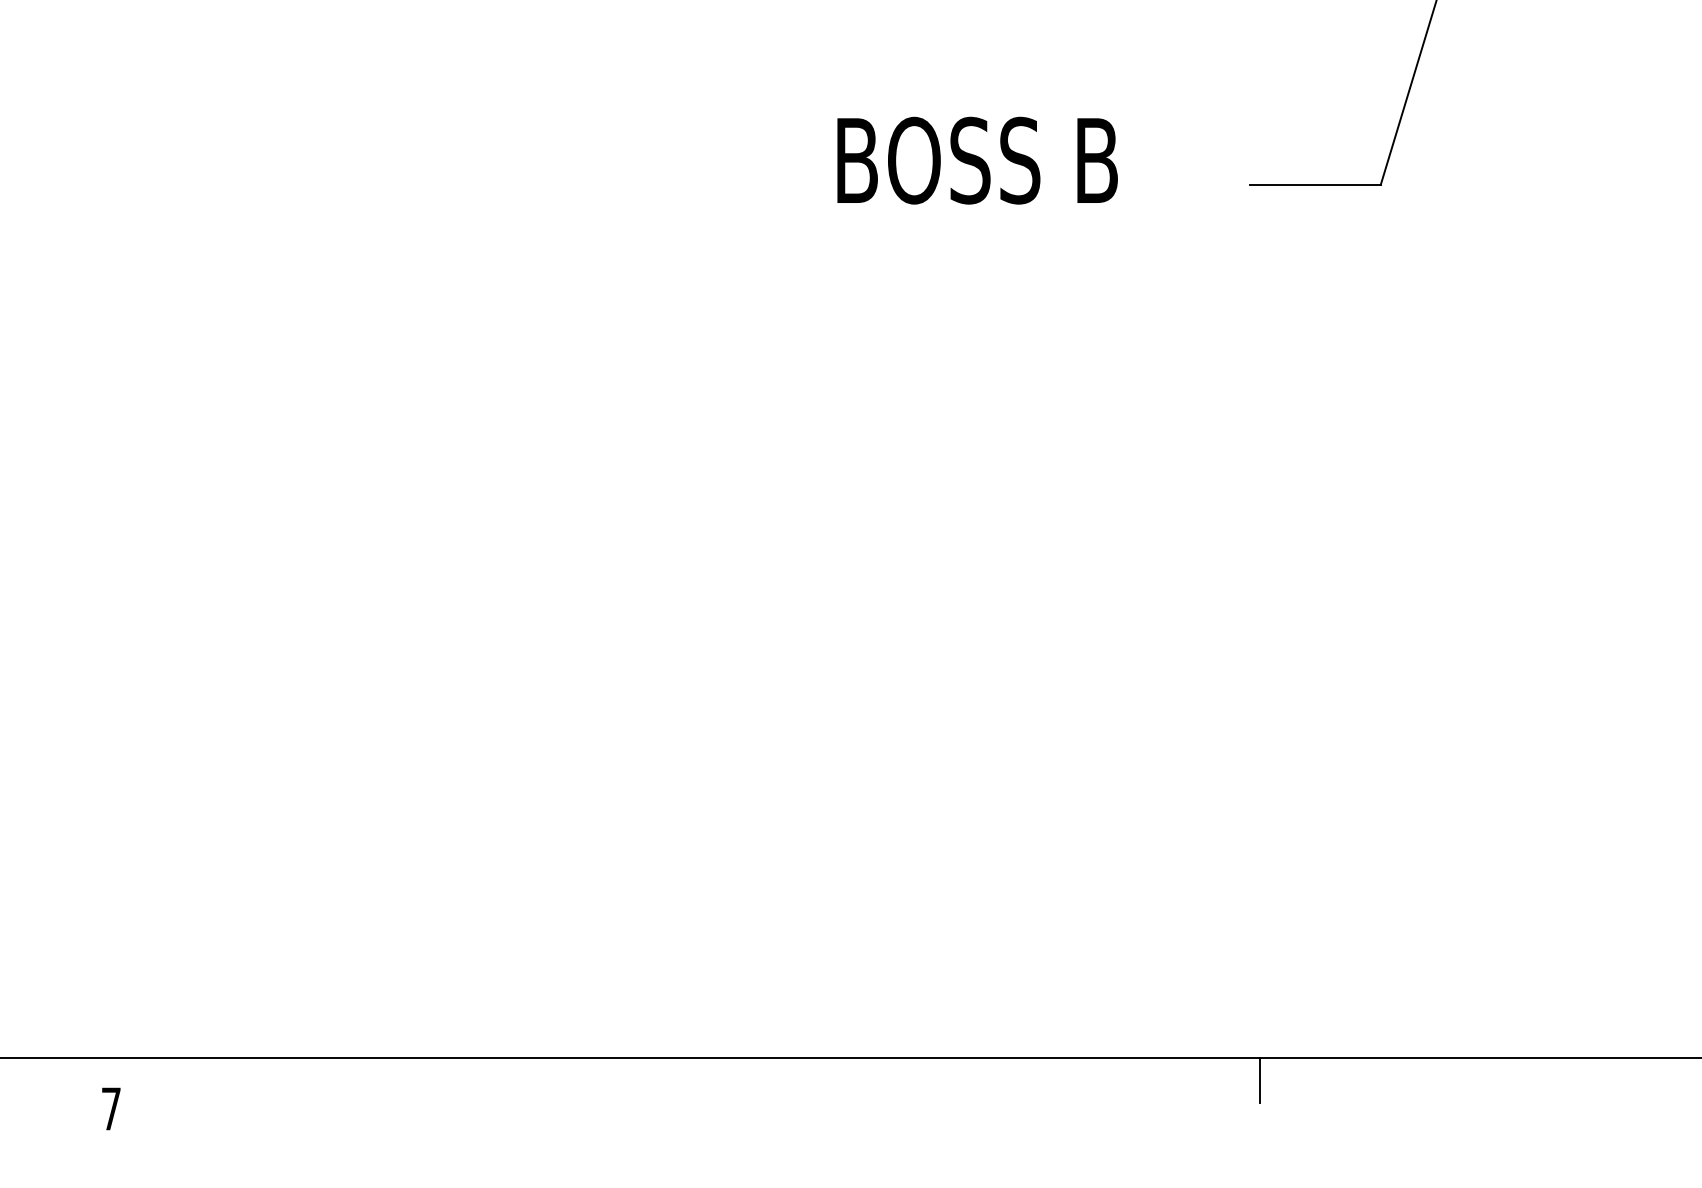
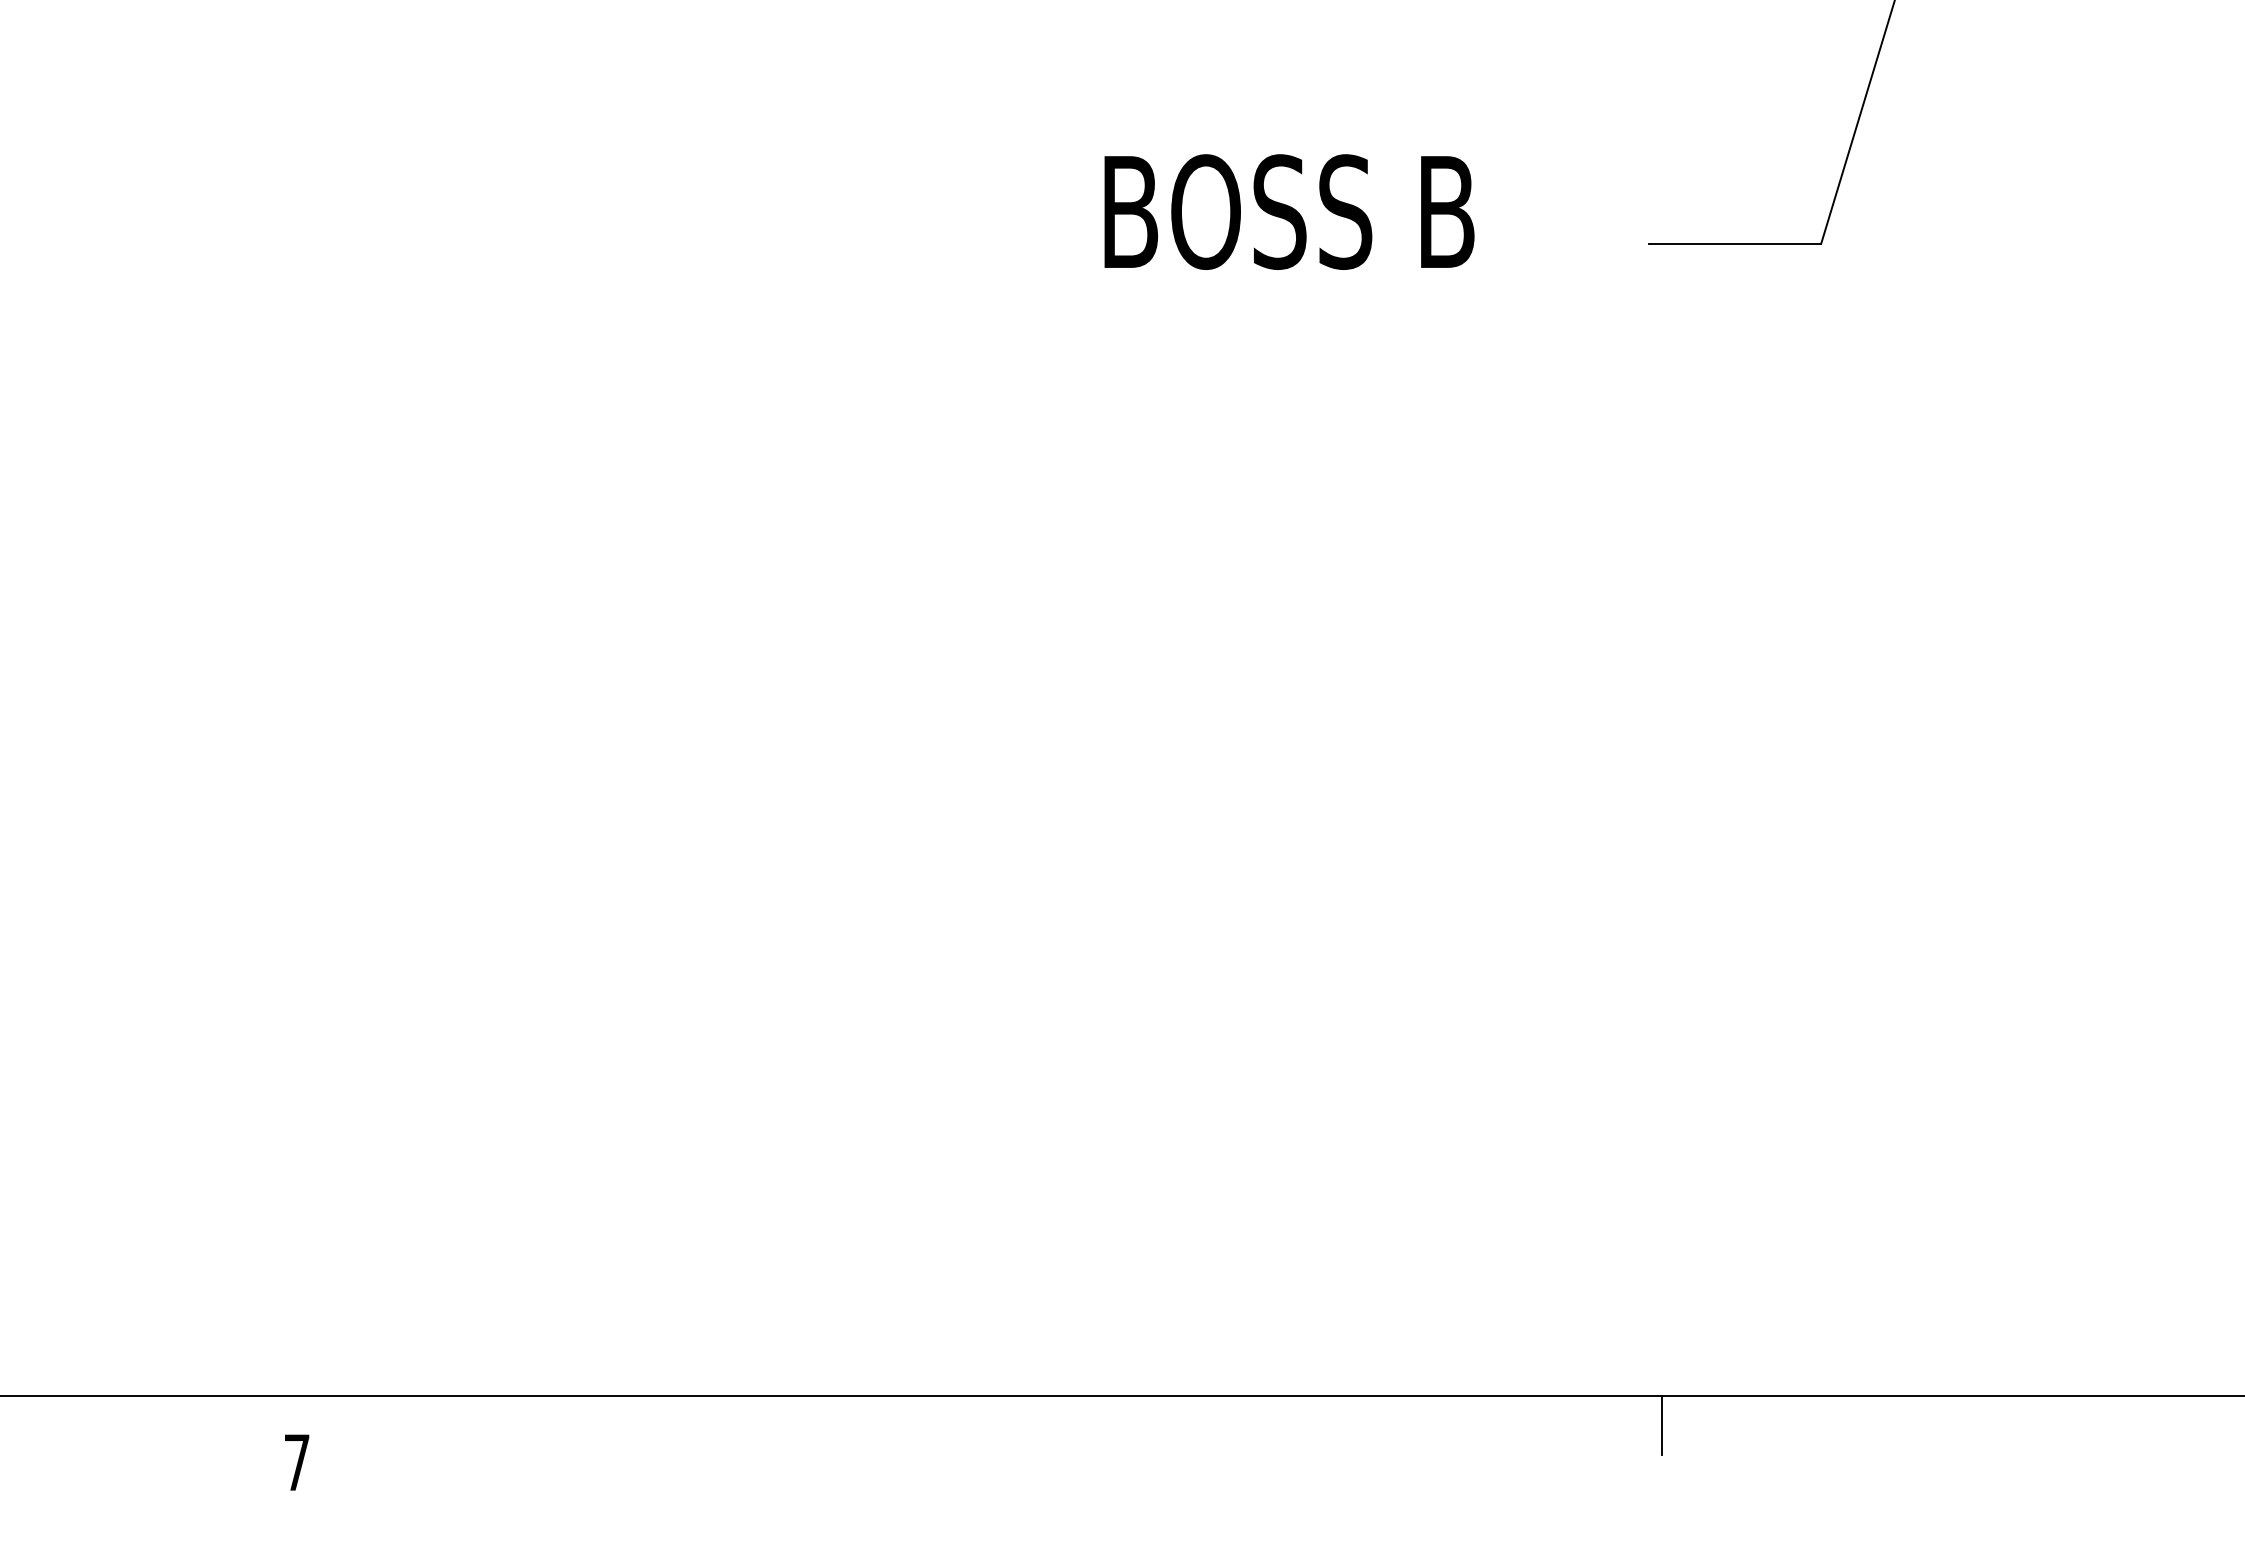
text: (111, 1108) -> (297, 1462), moved

